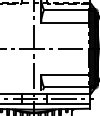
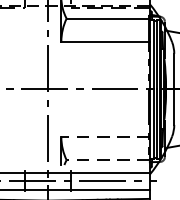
line: (64, 74) -> (103, 136), solid -> dashed
line: (66, 87) -> (107, 160), solid -> dashed

